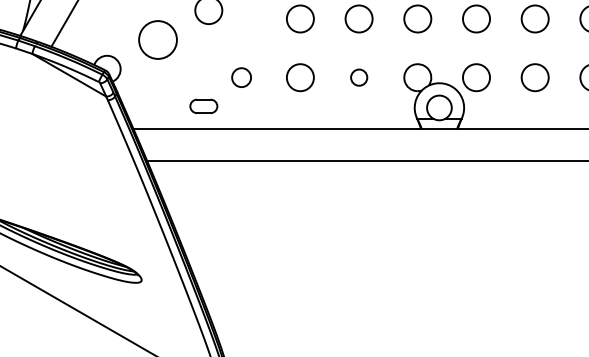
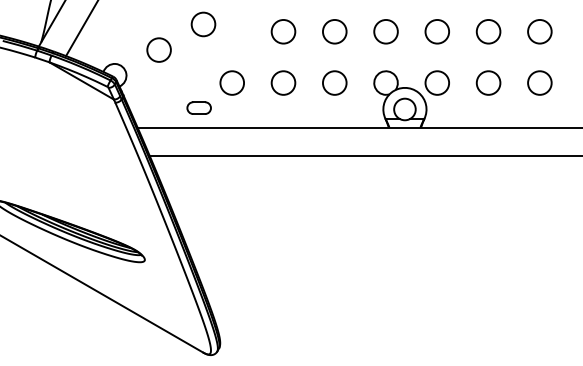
circle: (157, 39) -> (158, 49), size x0.71
circle: (240, 77) -> (231, 82), size x1.43
circle: (358, 77) -> (334, 82), size x1.67

